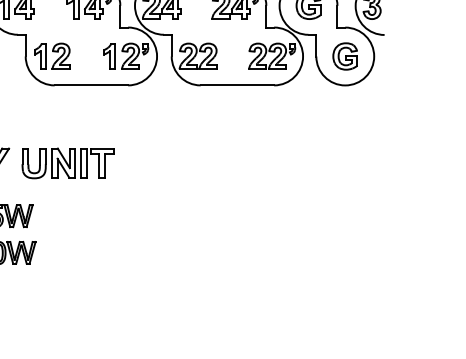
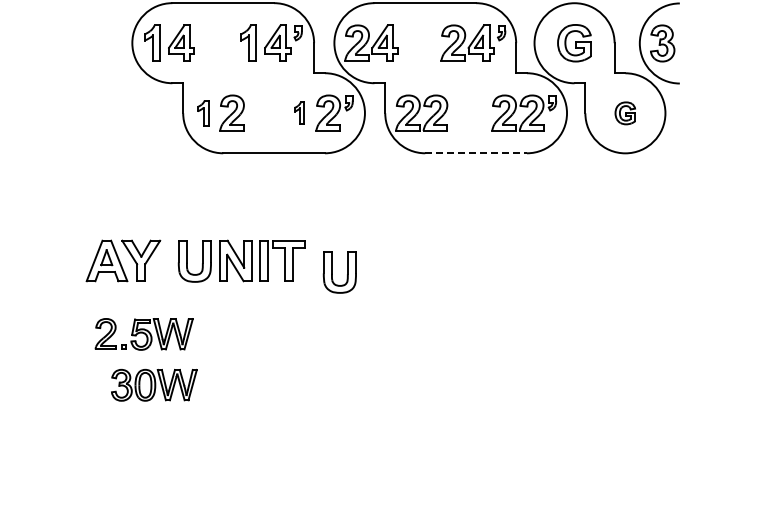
part: (39, 55) -> (202, 112), size x0.7
part: (109, 55) -> (299, 112), size x0.6
part: (345, 56) -> (625, 113), size x0.6
line: (237, 85) -> (476, 153), solid -> dashed
part: (133, 171) -> (332, 272), added

